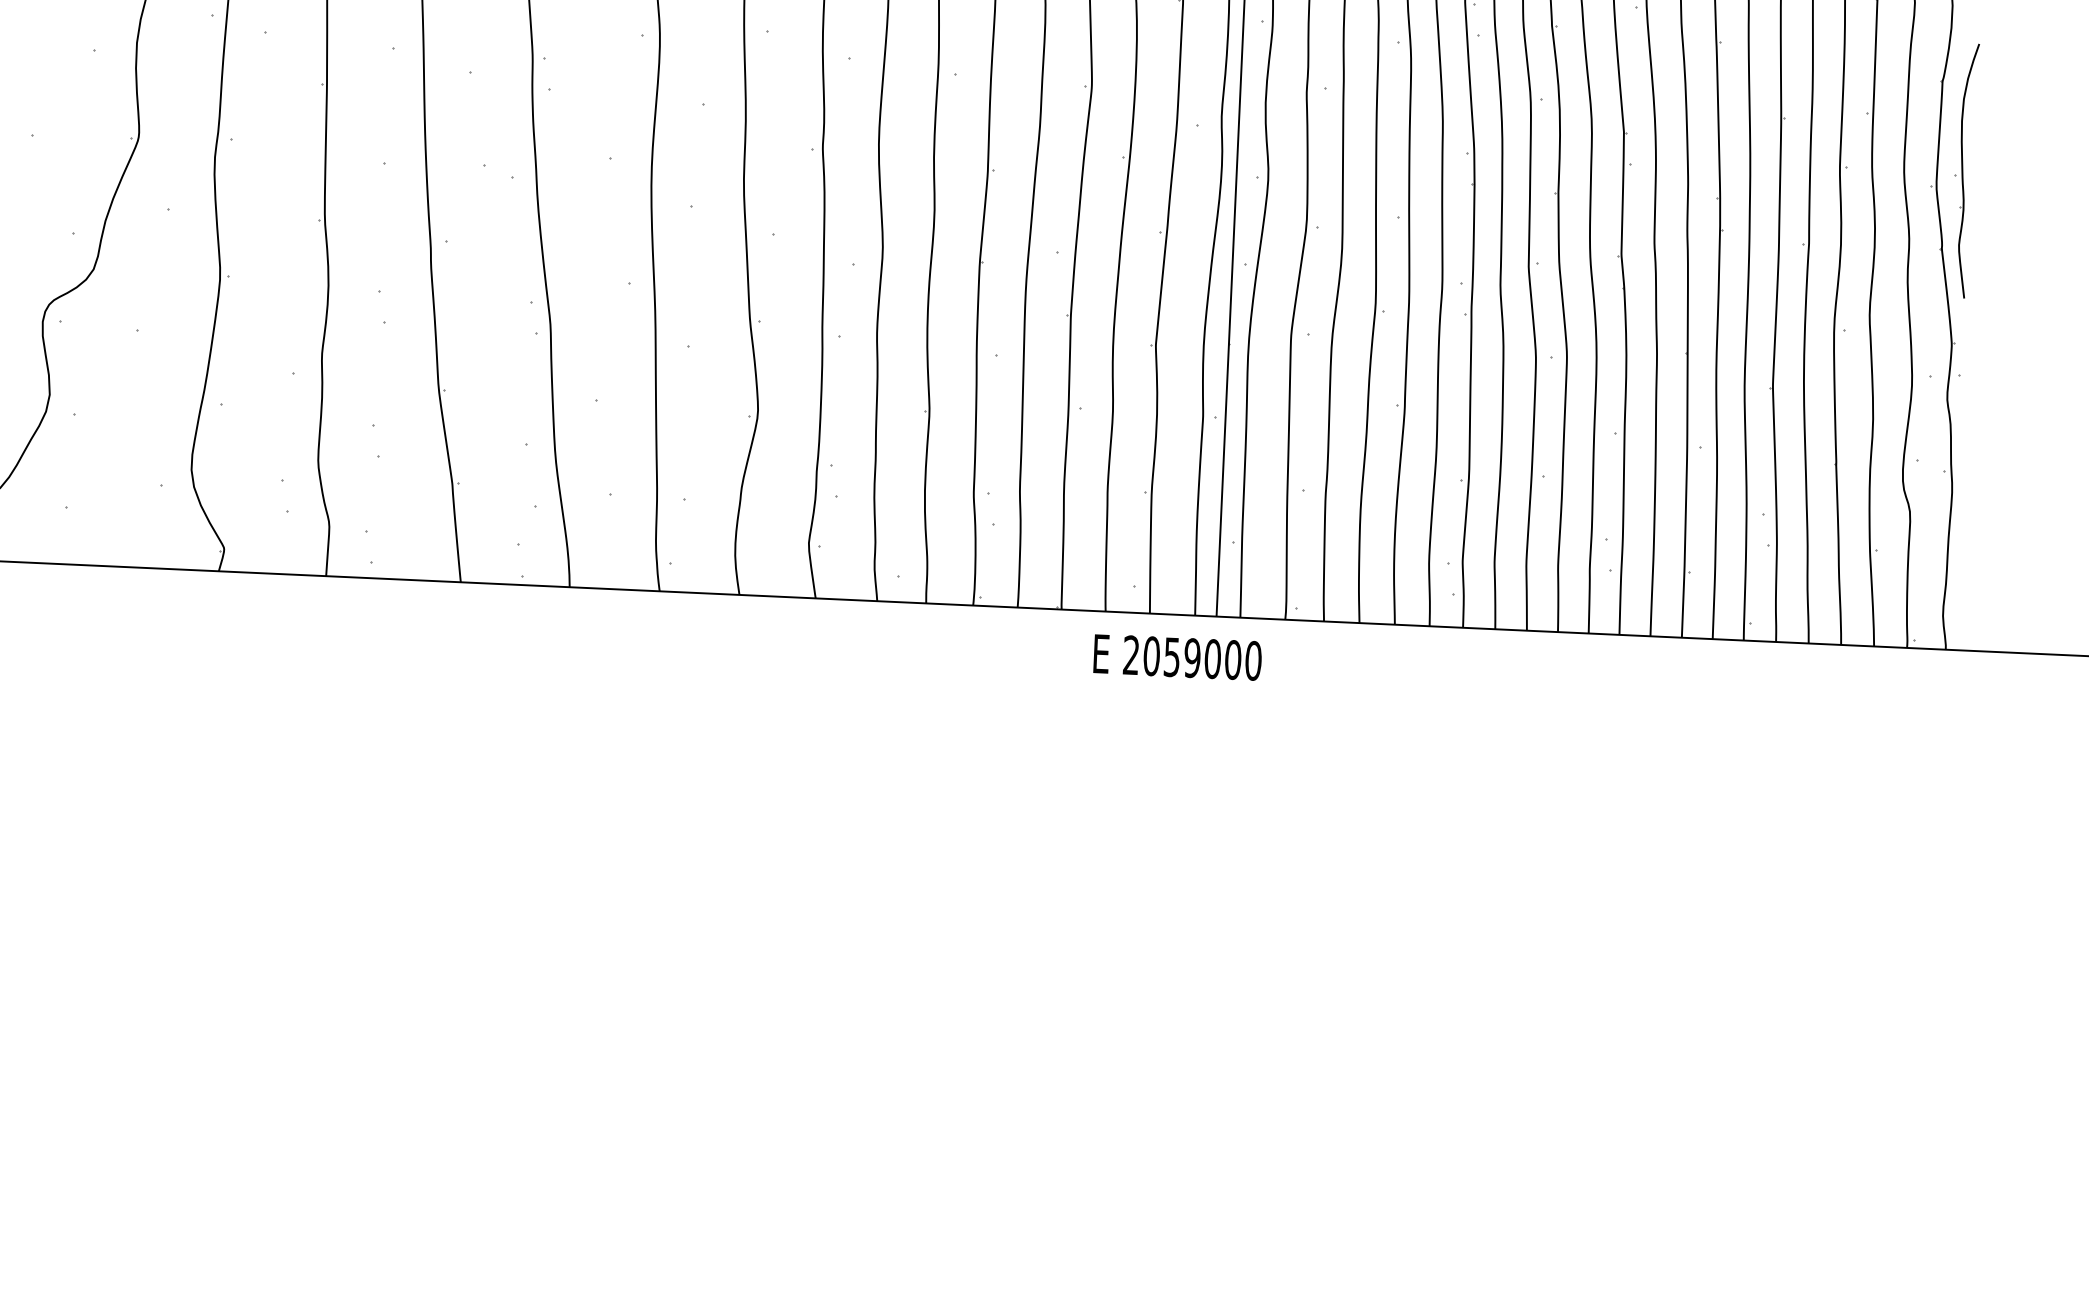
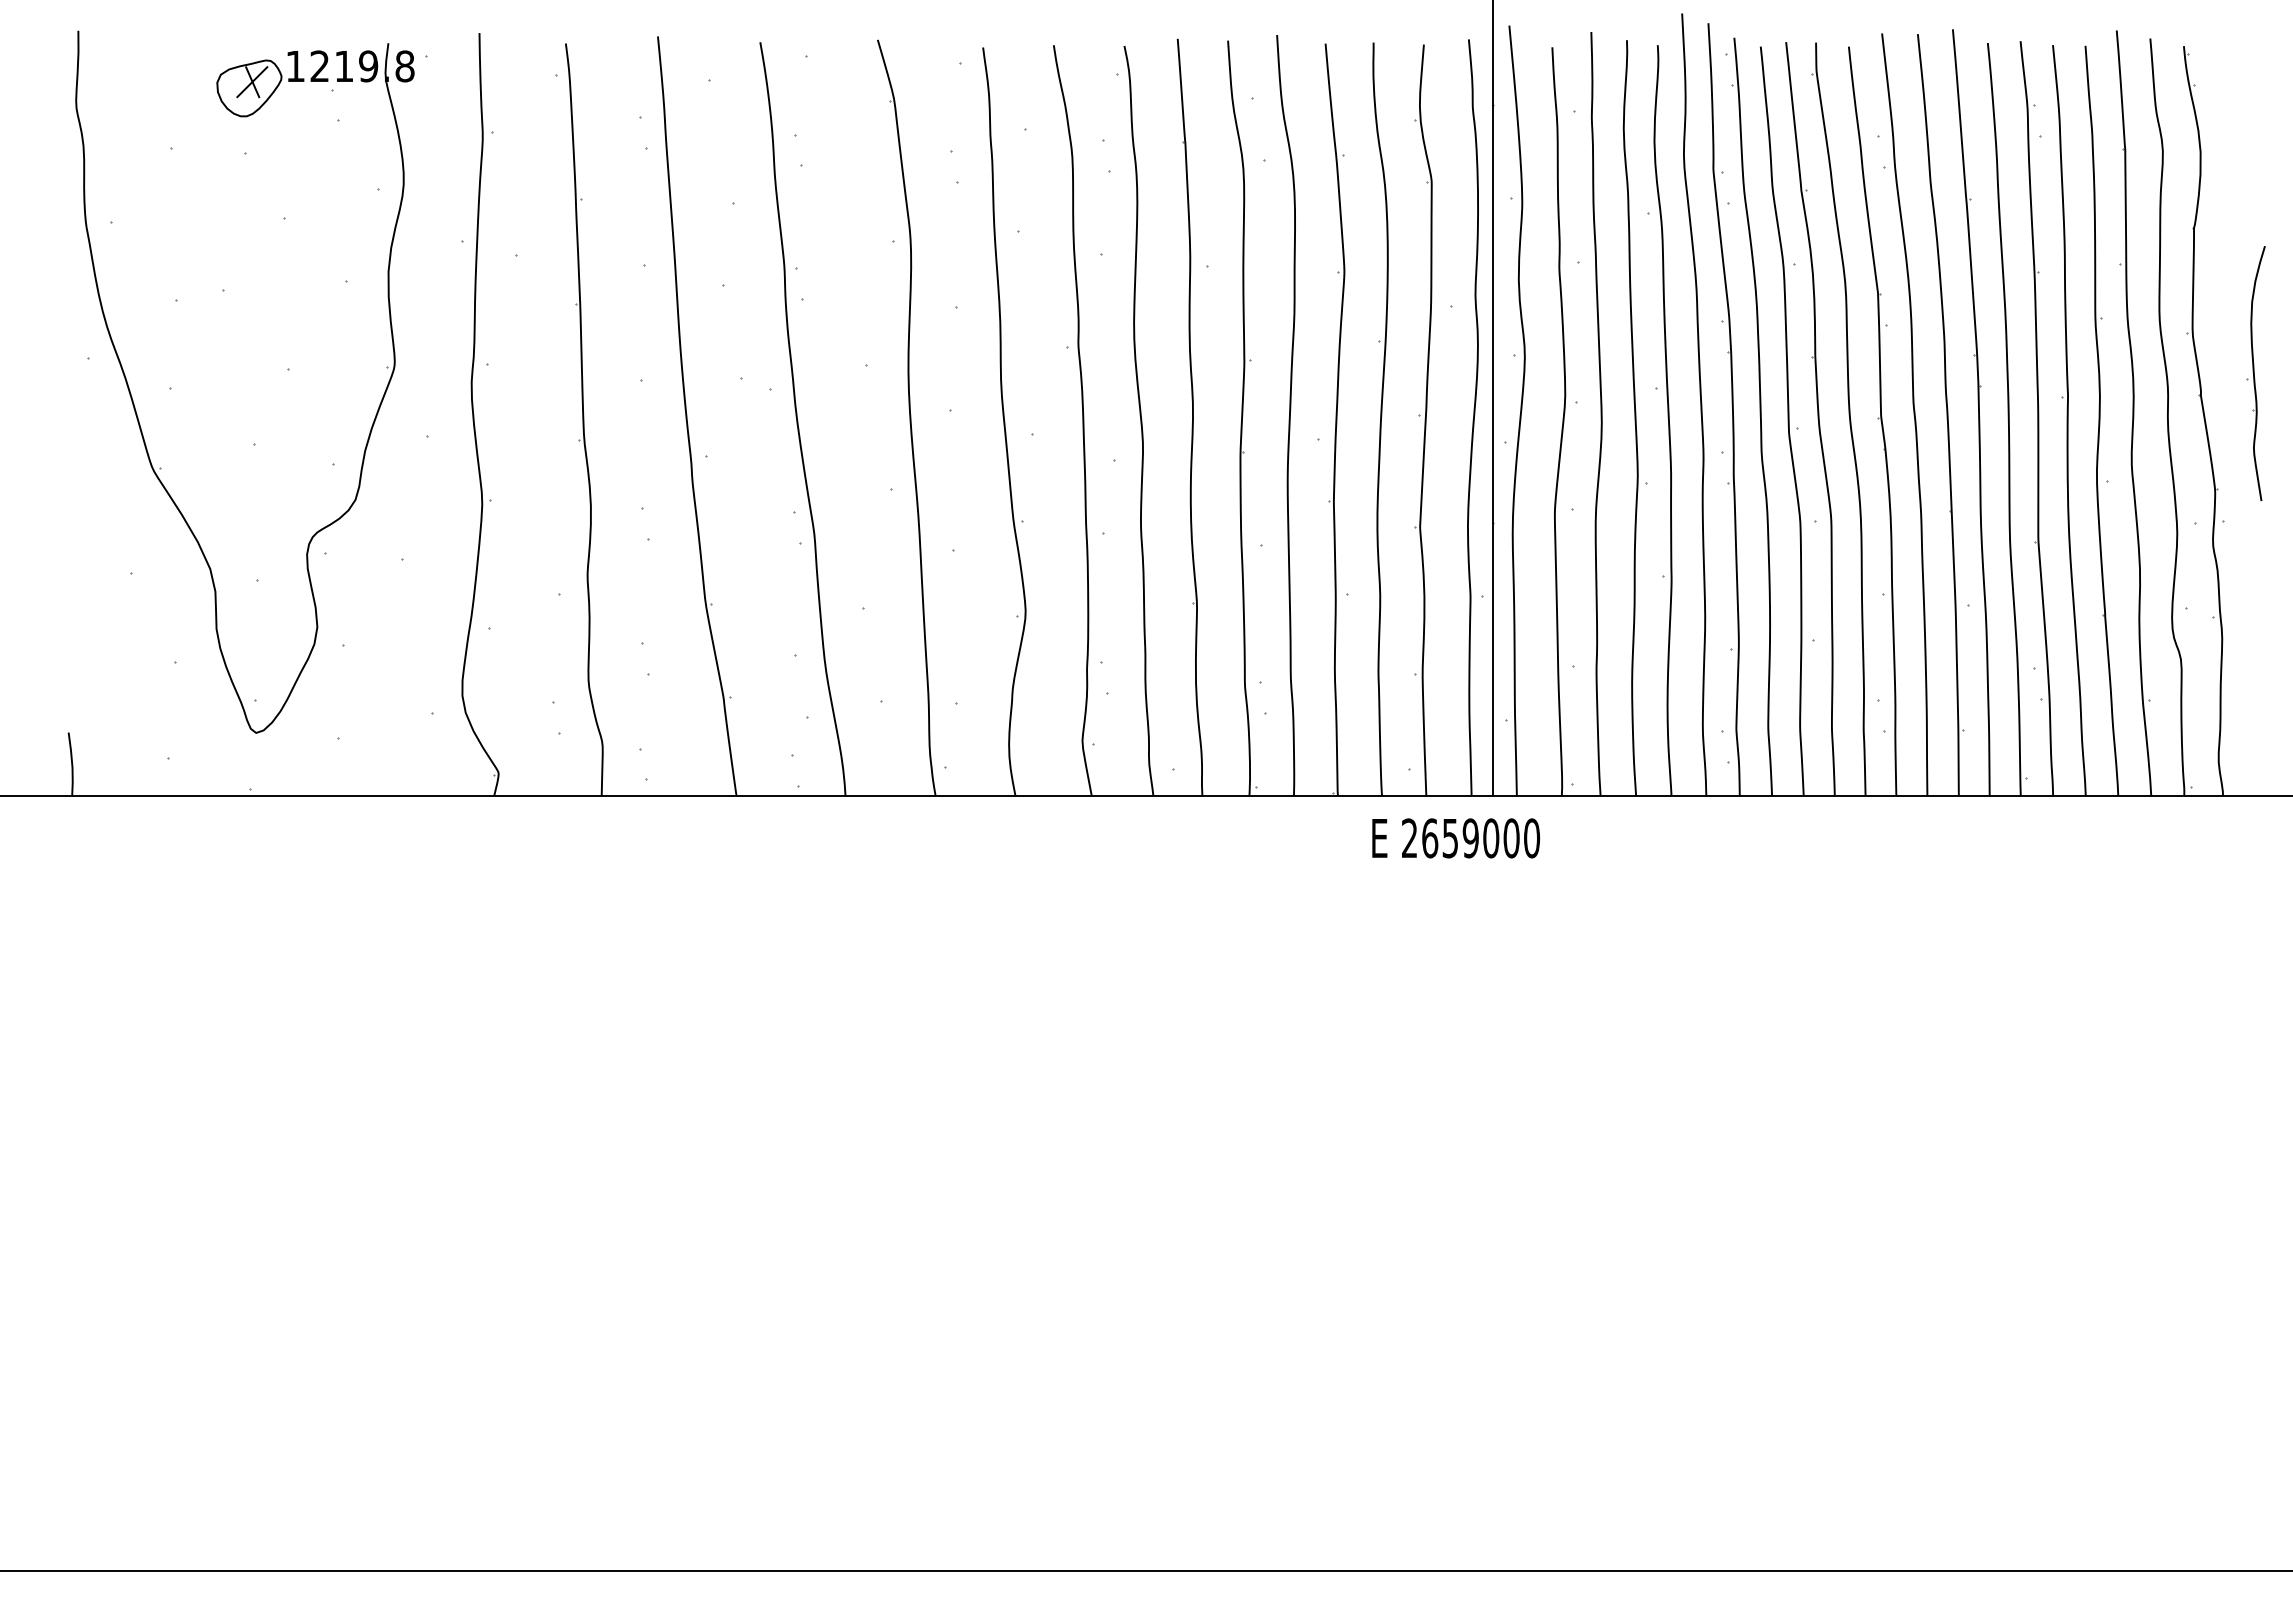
part: (1964, 170) -> (2255, 373), moved
text: (1152, 656) -> (1430, 838), 2059000 -> 2659000

